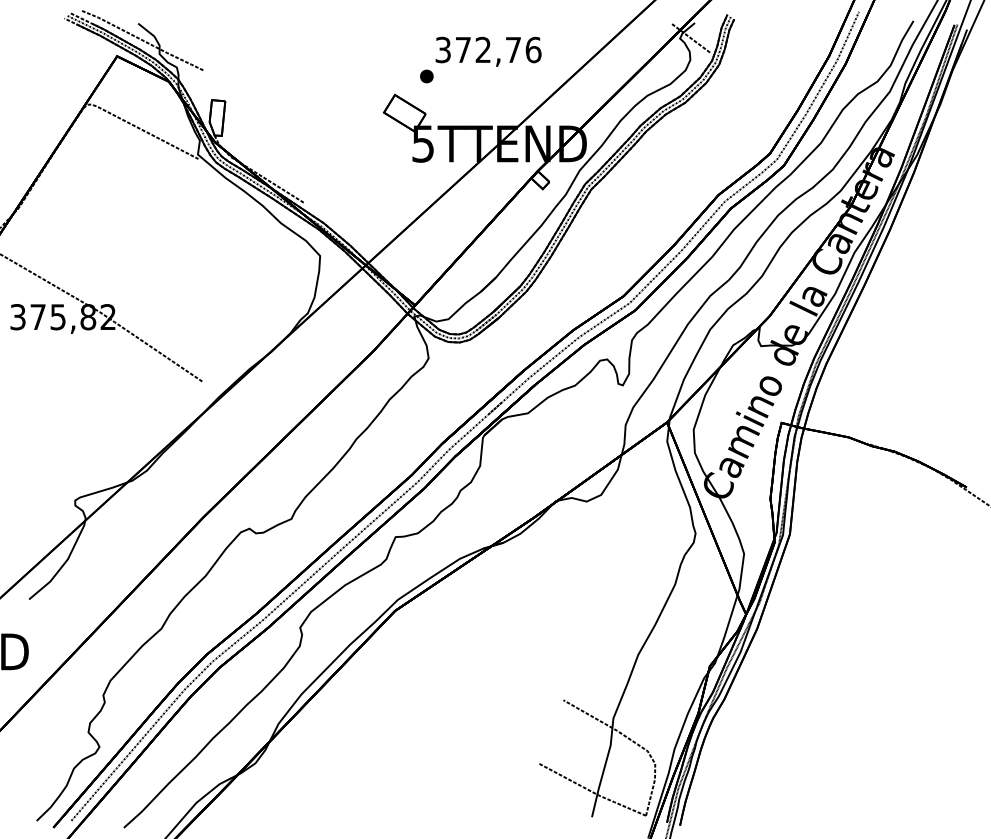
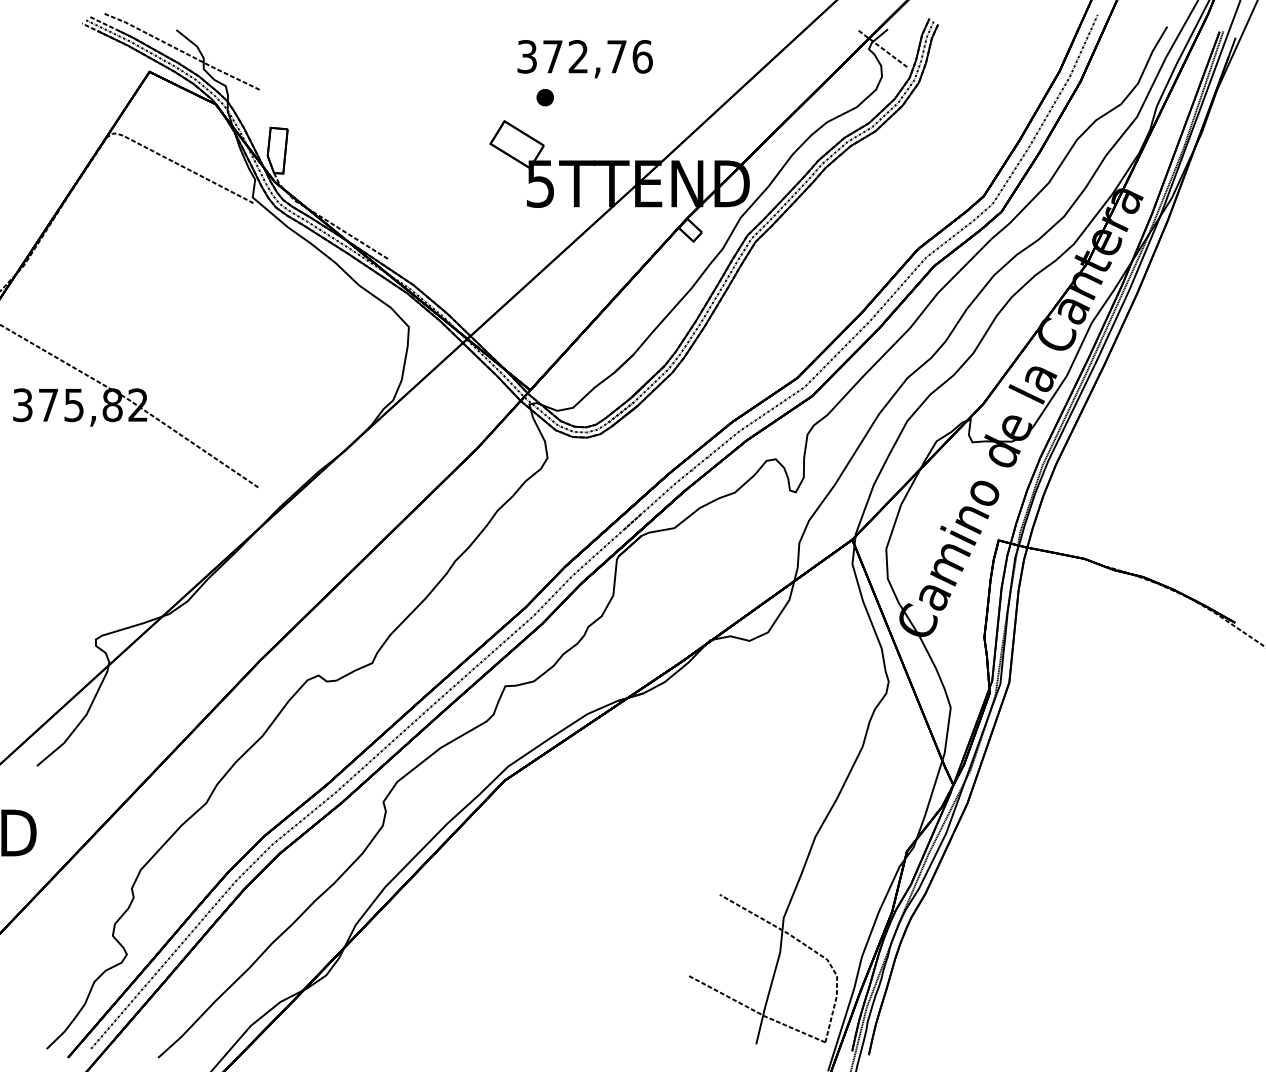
text: (488, 52) -> (584, 59), moved

